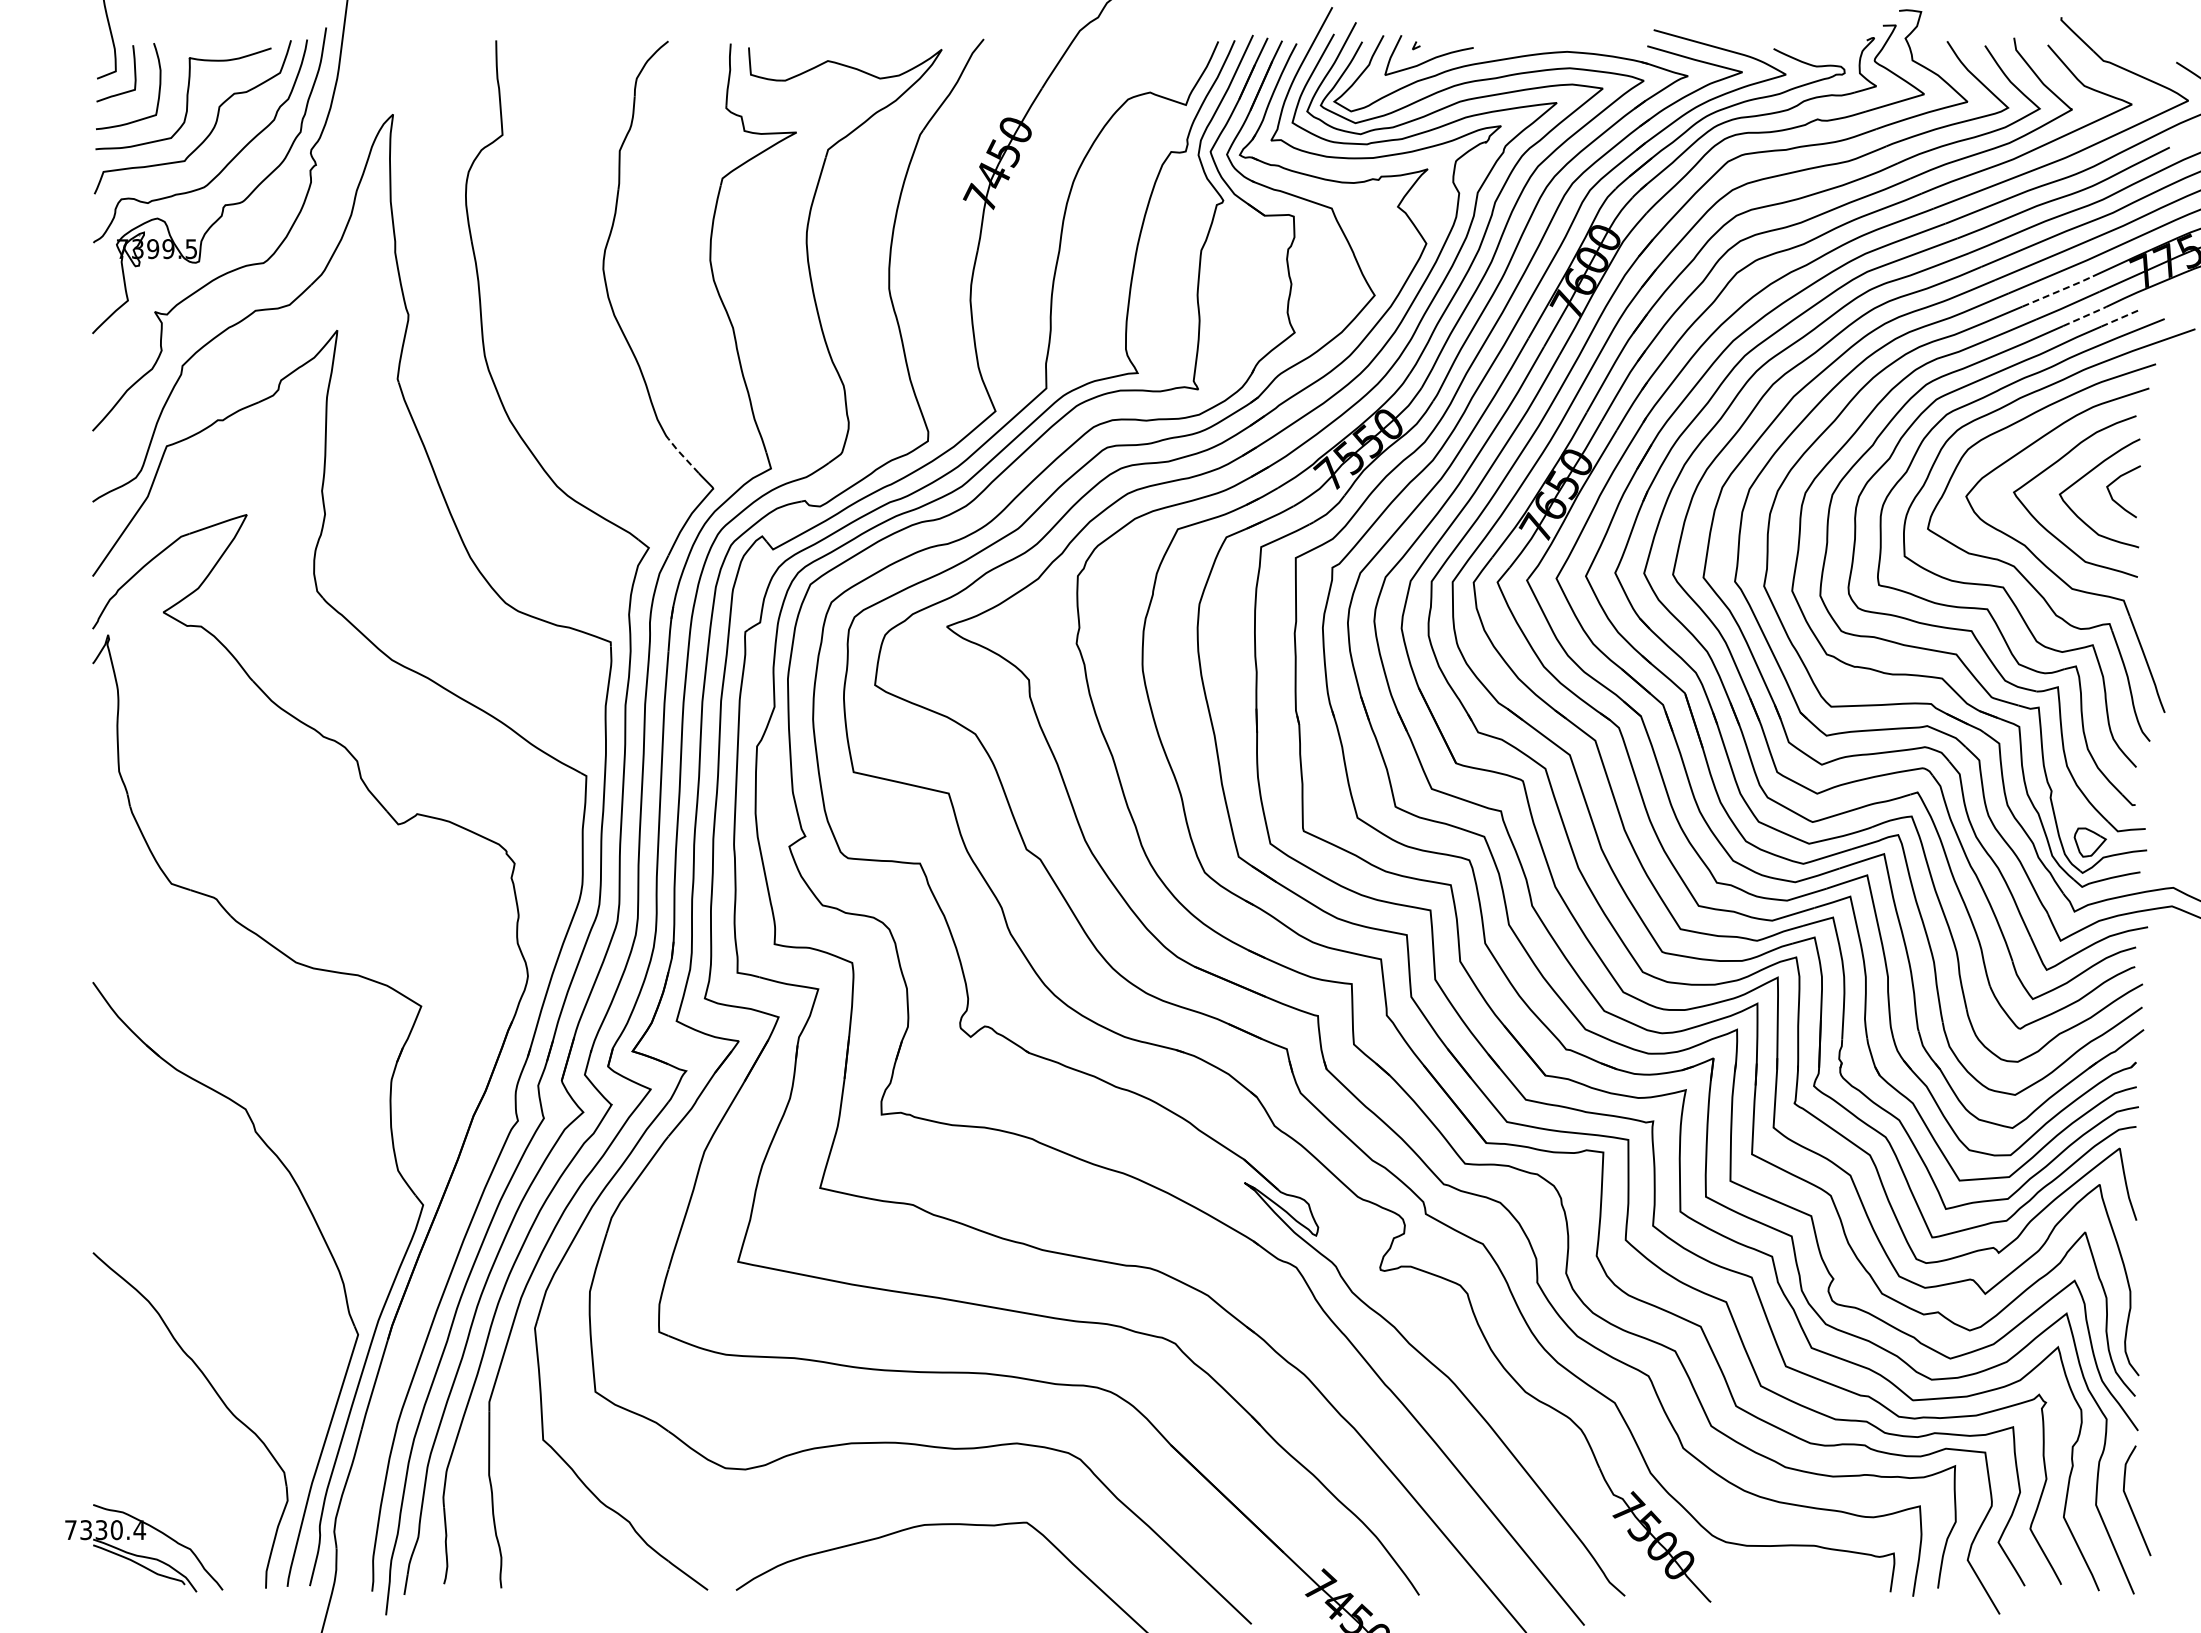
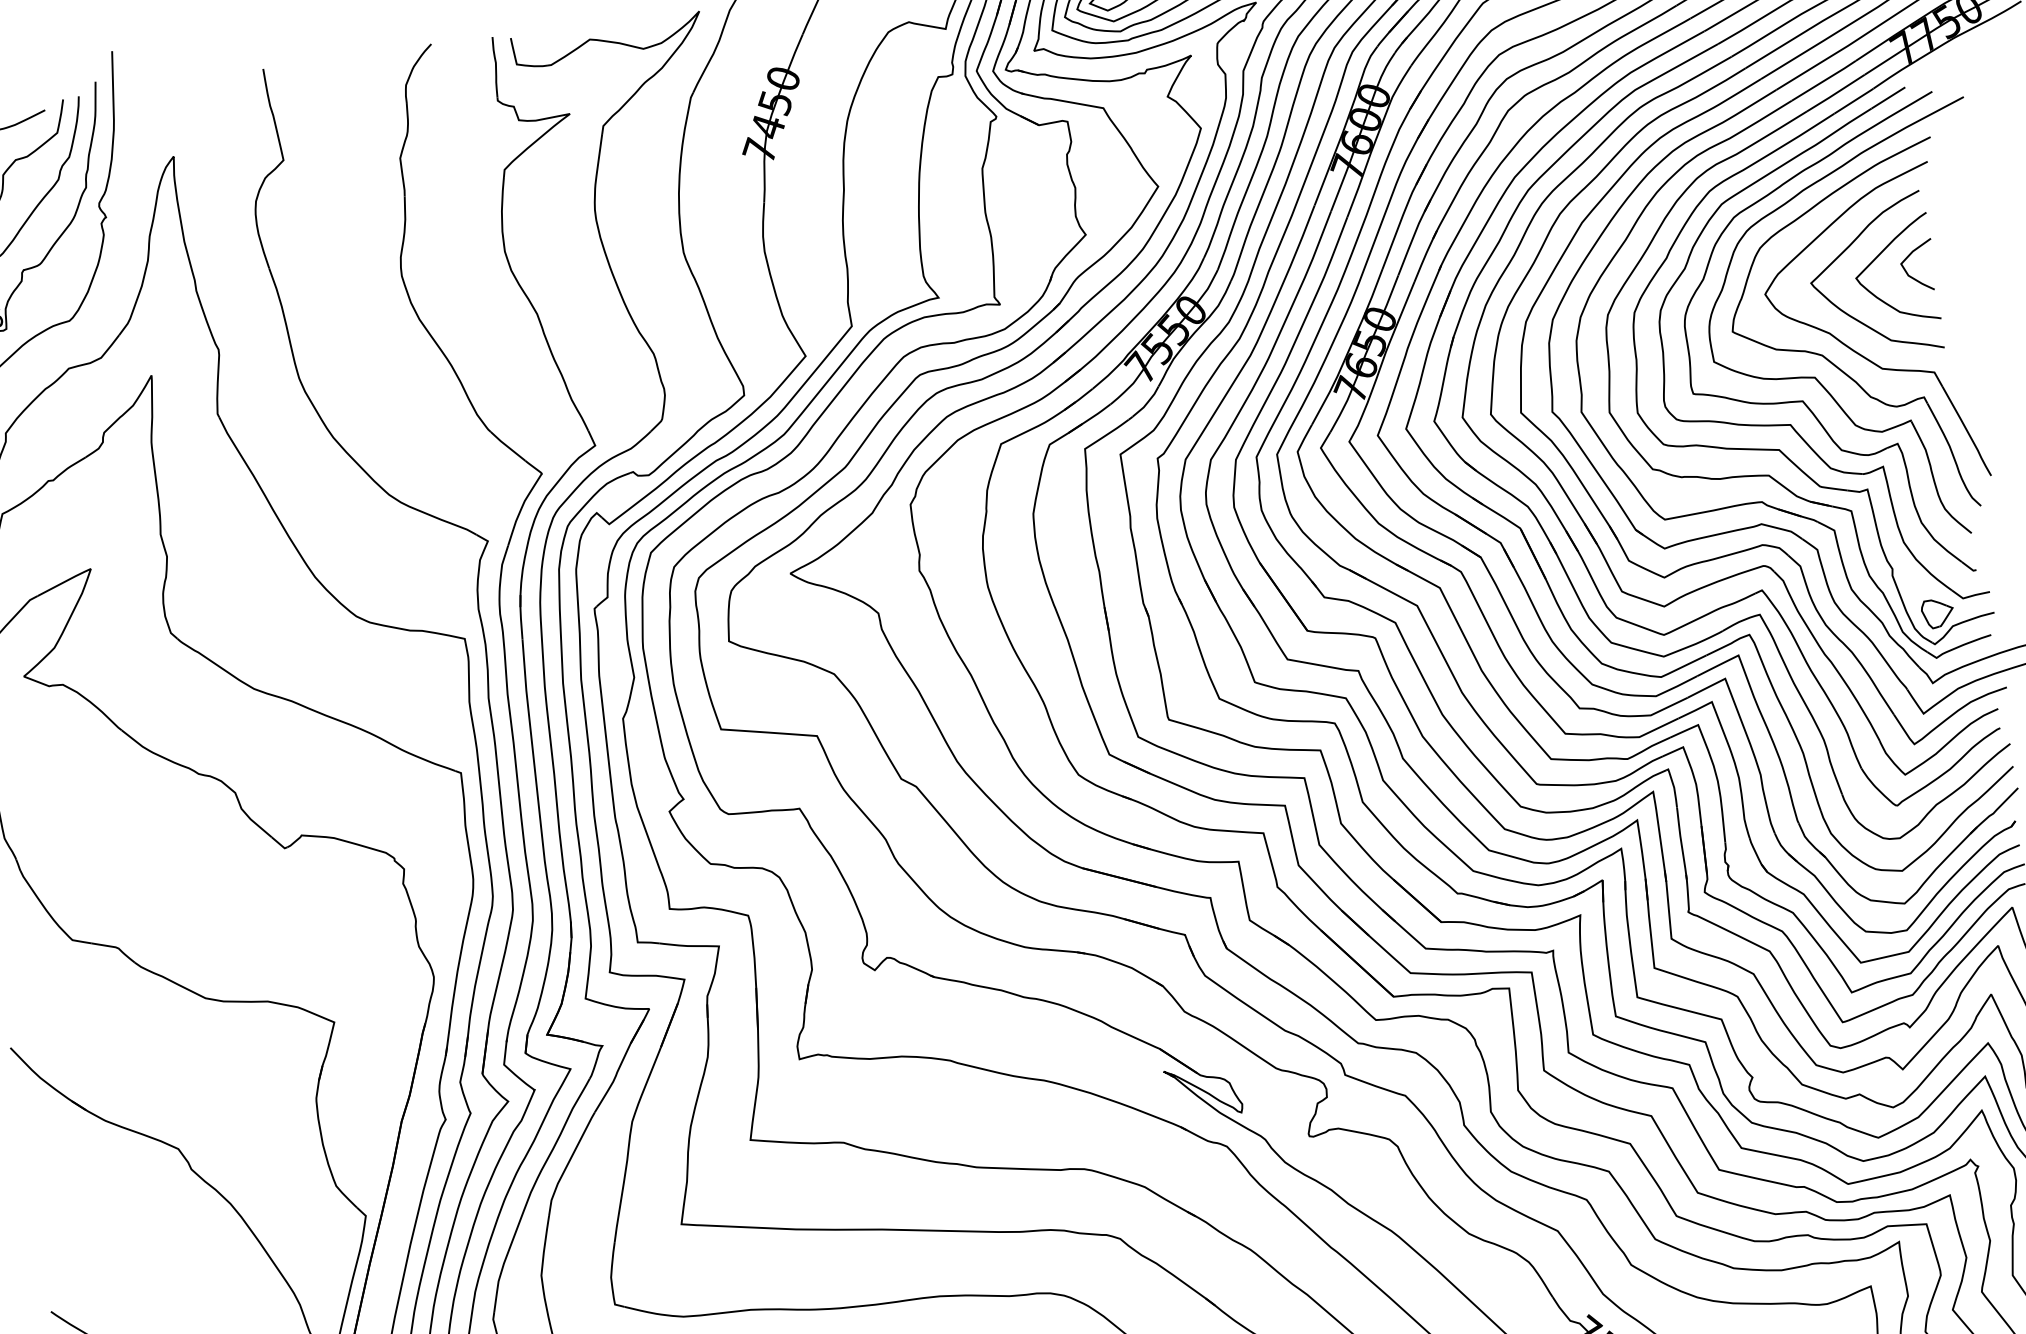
line: (2058, 291) -> (1824, 80), dashed -> solid
line: (2085, 316) -> (1854, 101), dashed -> solid
line: (2120, 318) -> (1889, 97), dashed -> solid
line: (682, 455) -> (506, 446), dashed -> solid

